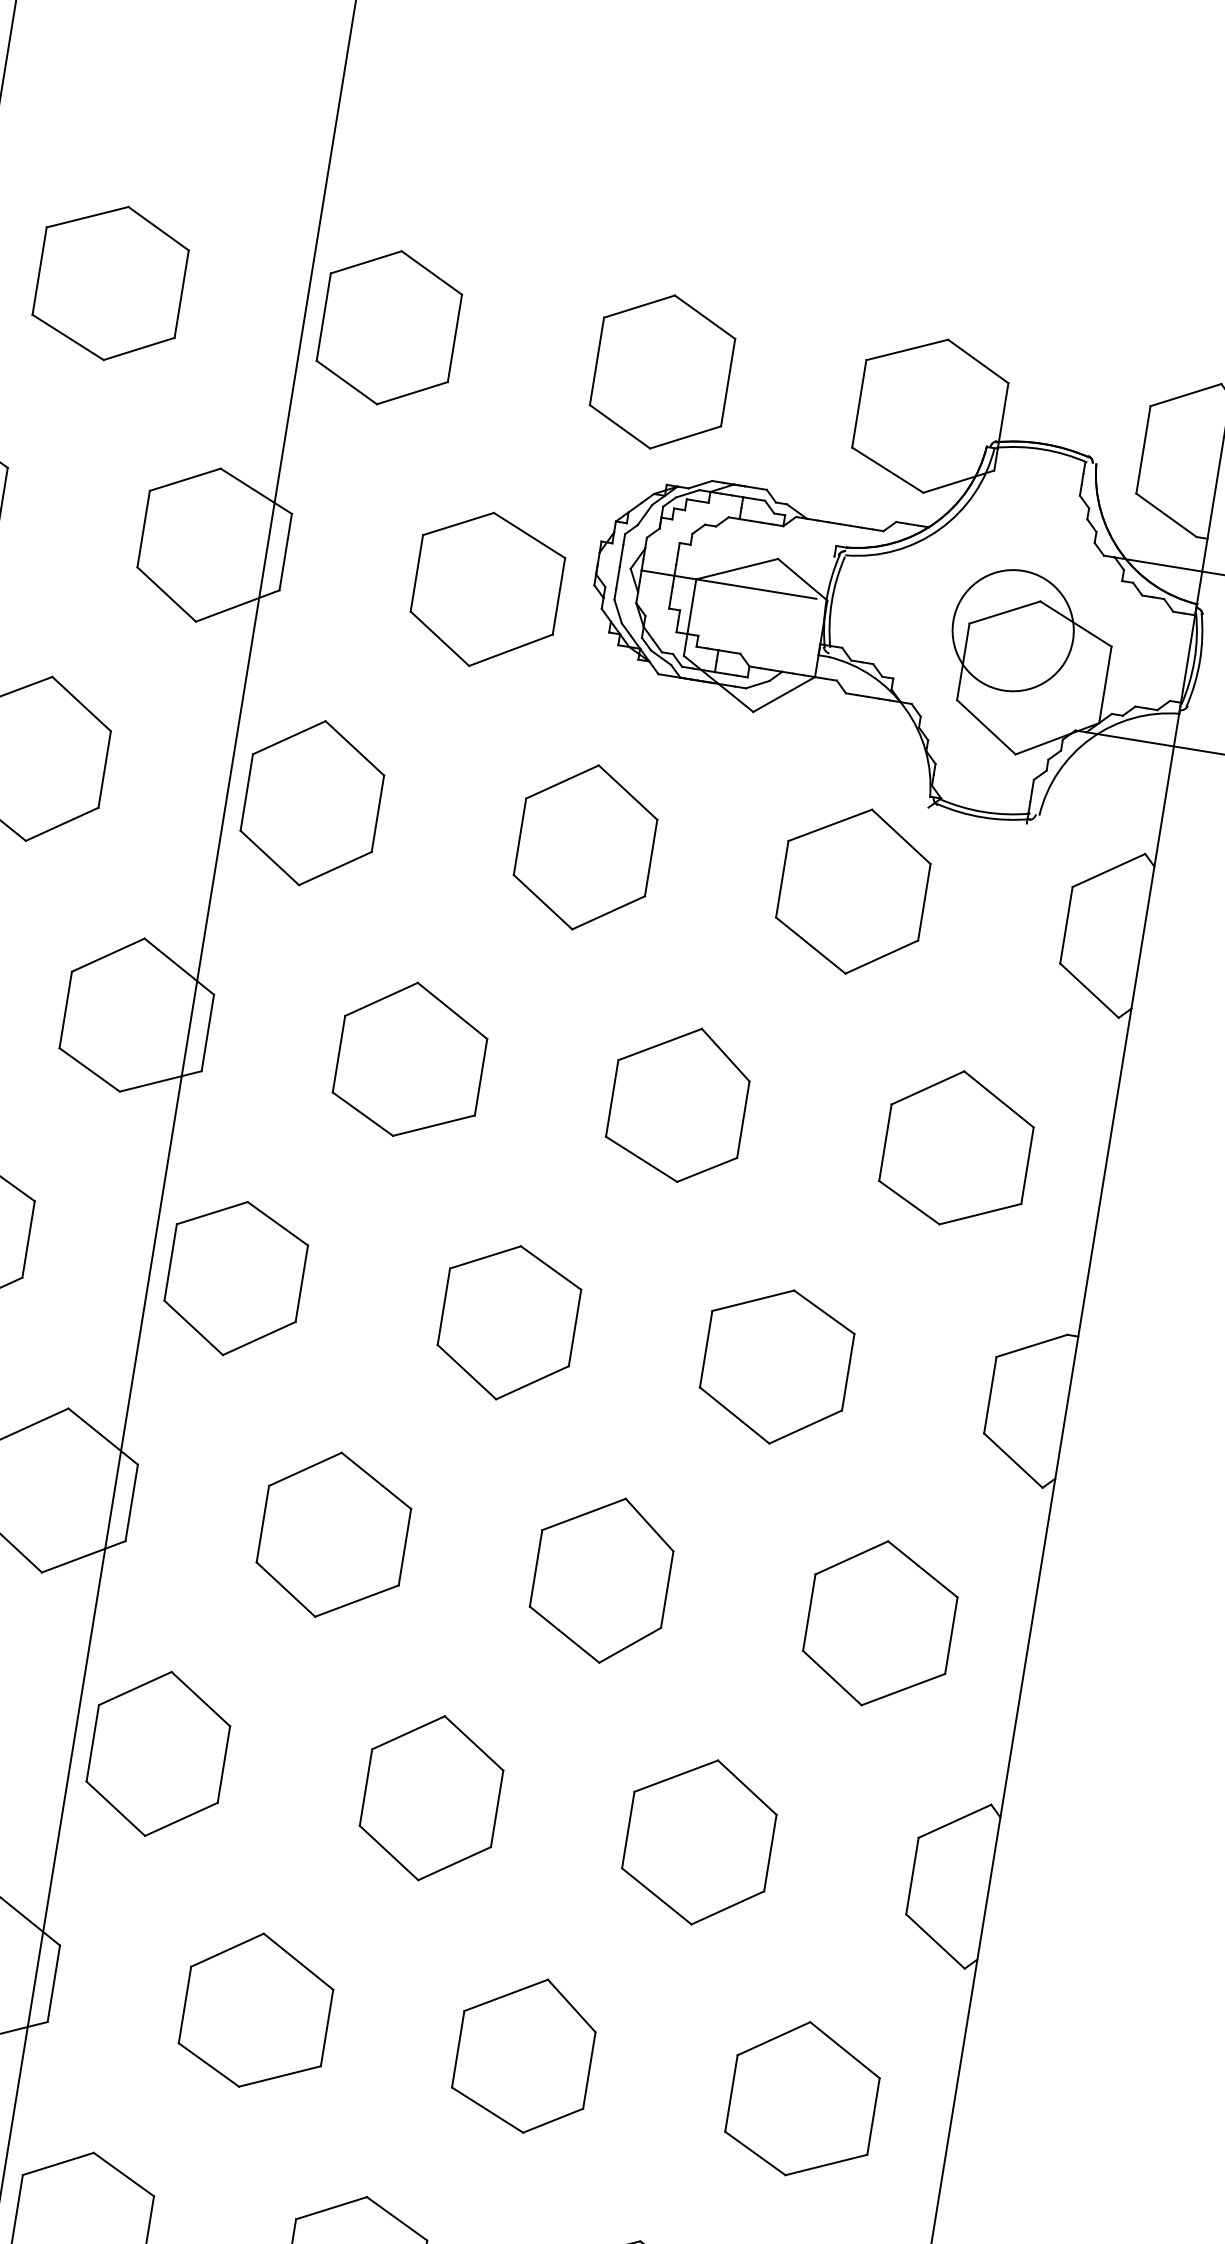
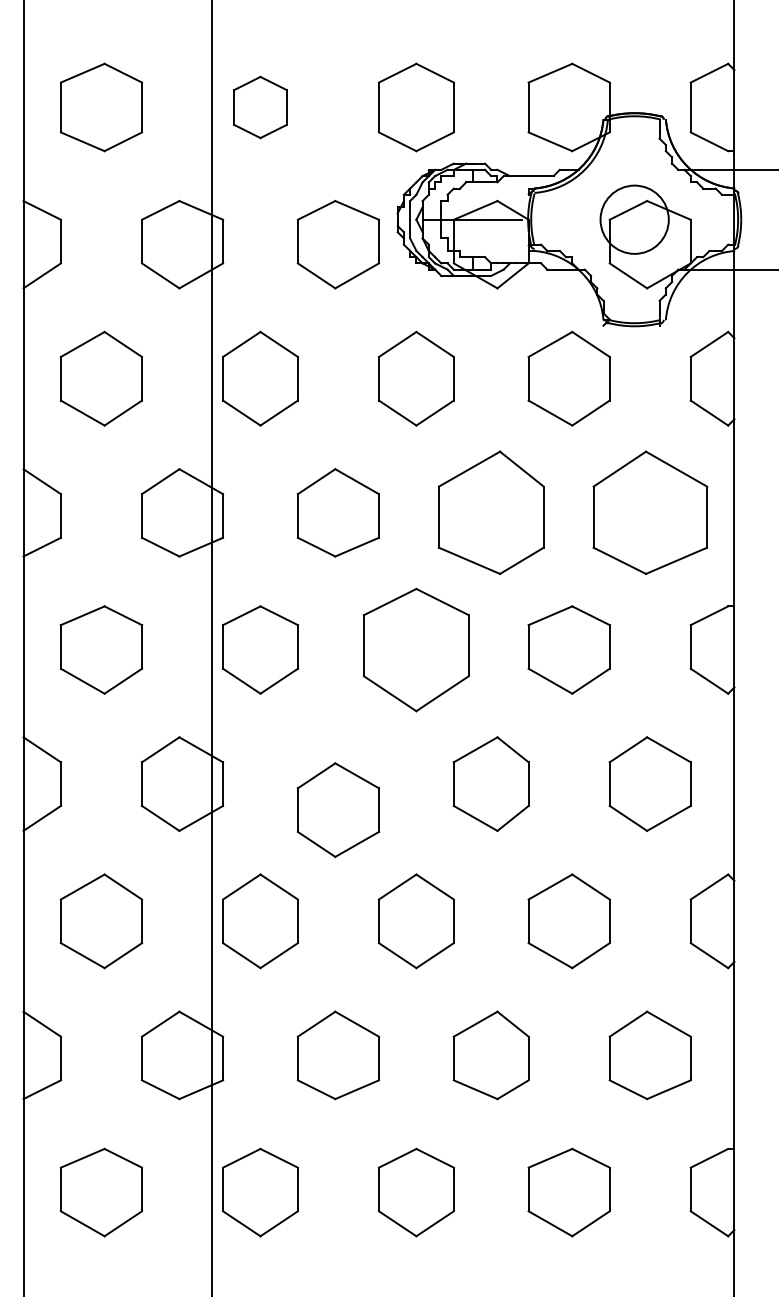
part: (389, 327) -> (260, 107), size x0.7
part: (677, 1102) -> (490, 512), size x1.4
part: (956, 1147) -> (649, 512), size x1.4
part: (508, 1321) -> (416, 649), size x1.4
part: (332, 1534) -> (337, 809), moved

